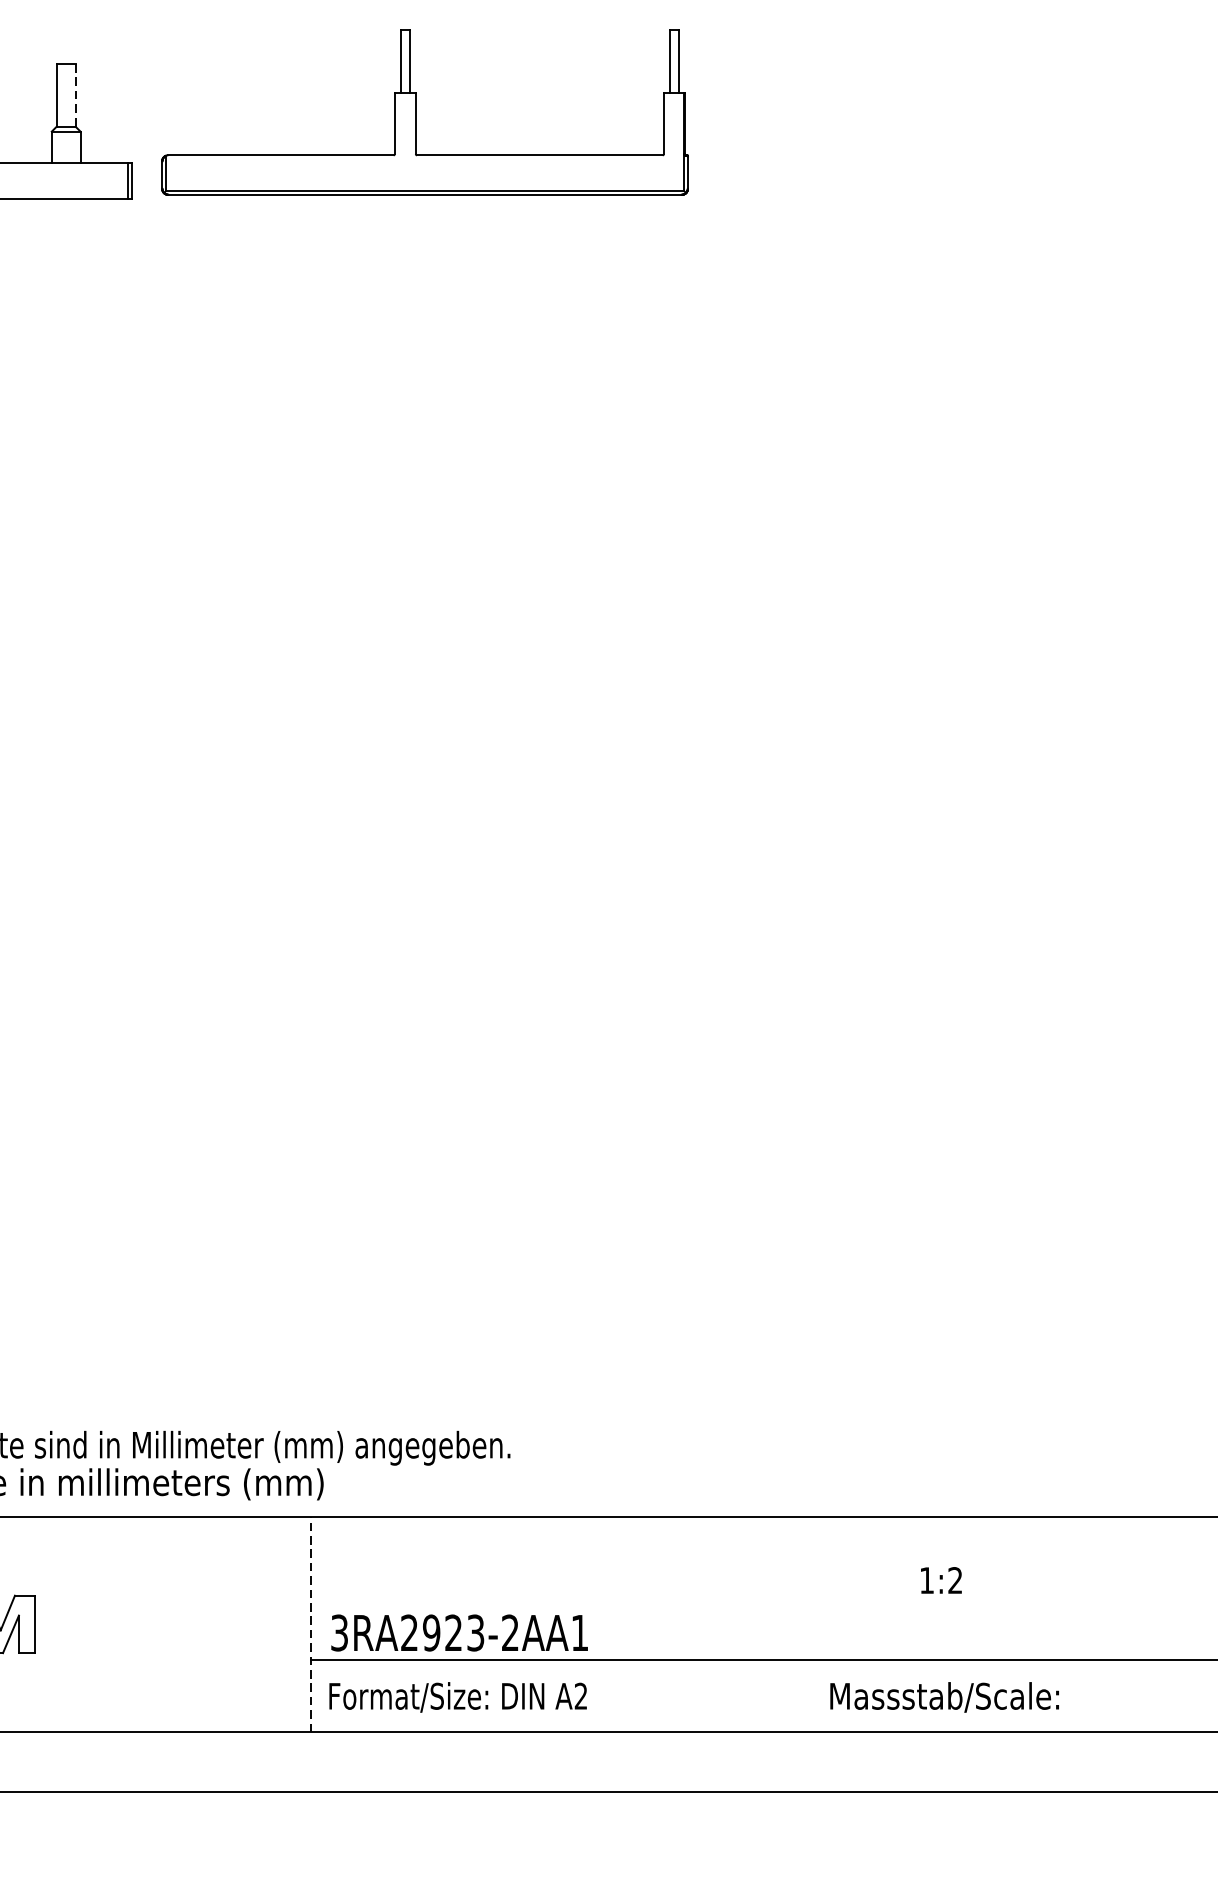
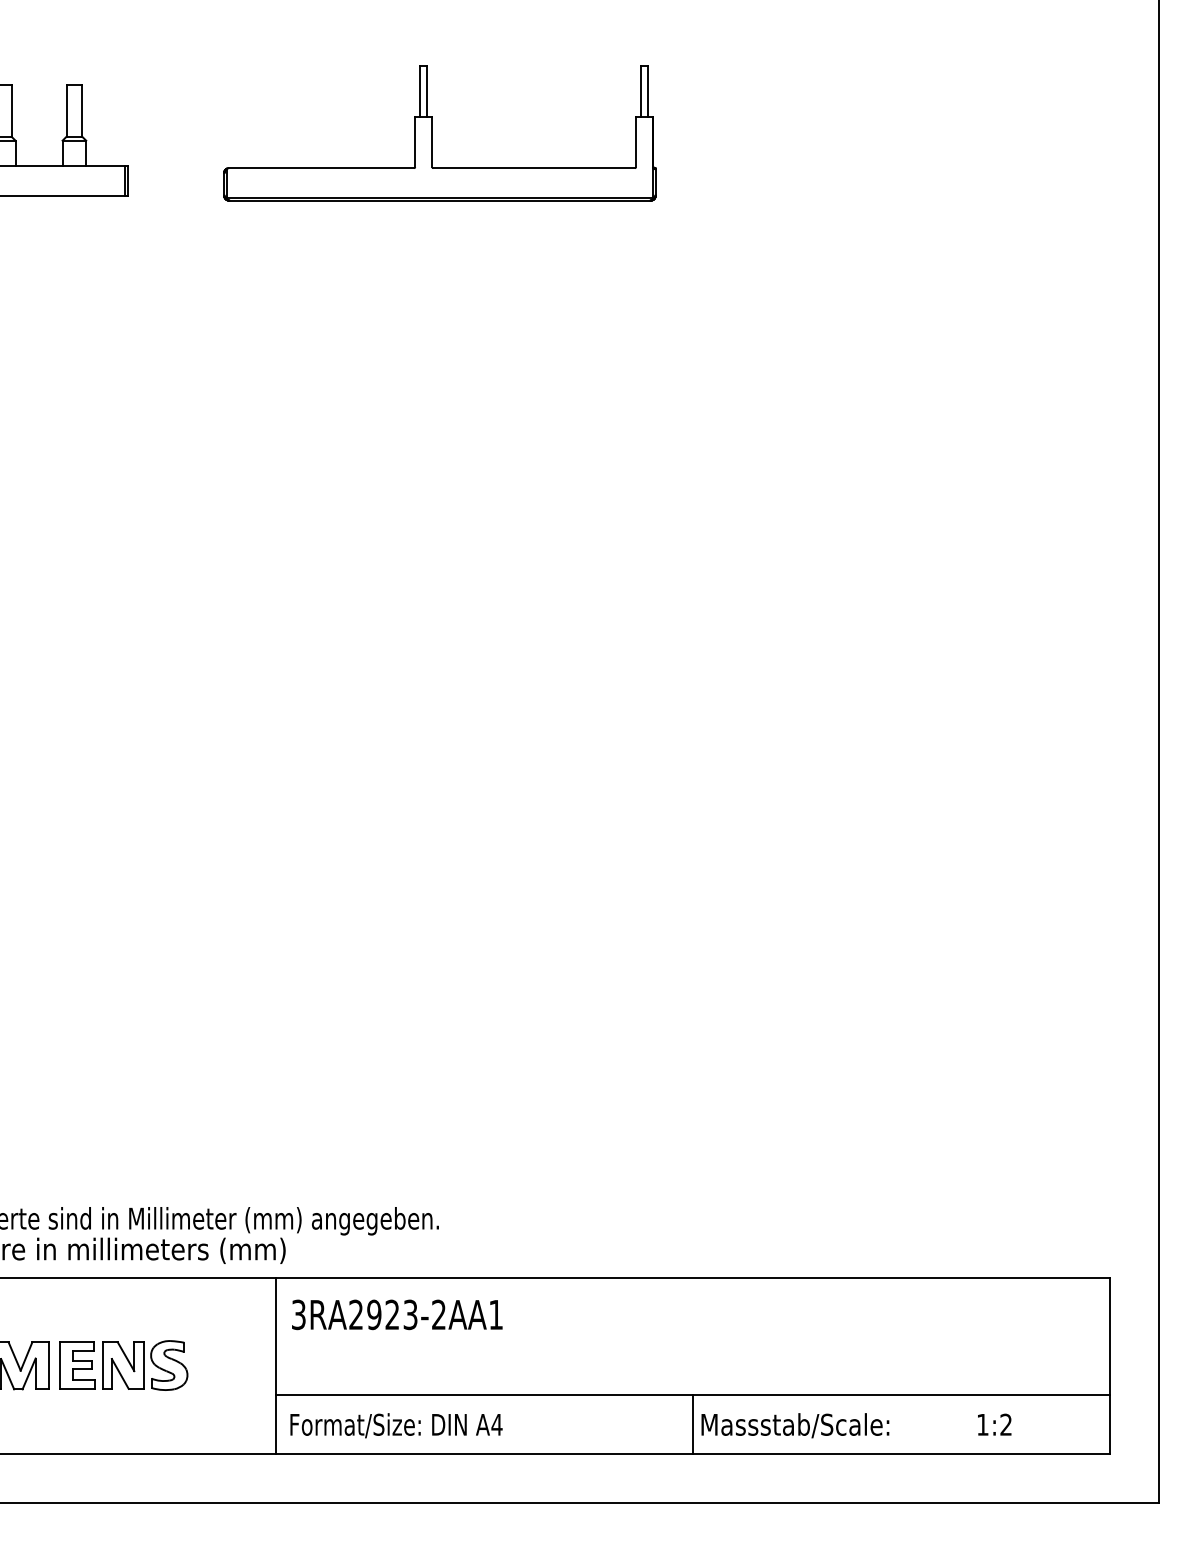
line: (76, 96) -> (82, 111), dashed -> solid
part: (415, 113) -> (432, 133), moved
text: (941, 1580) -> (994, 1424), moved
part: (125, 1624) -> (123, 1365), added
line: (311, 1624) -> (275, 1365), dashed -> solid
text: (459, 1632) -> (397, 1314), moved
text: (580, 1695) -> (496, 1424), A2 -> A4
line: (819, 1695) -> (692, 1424), added

